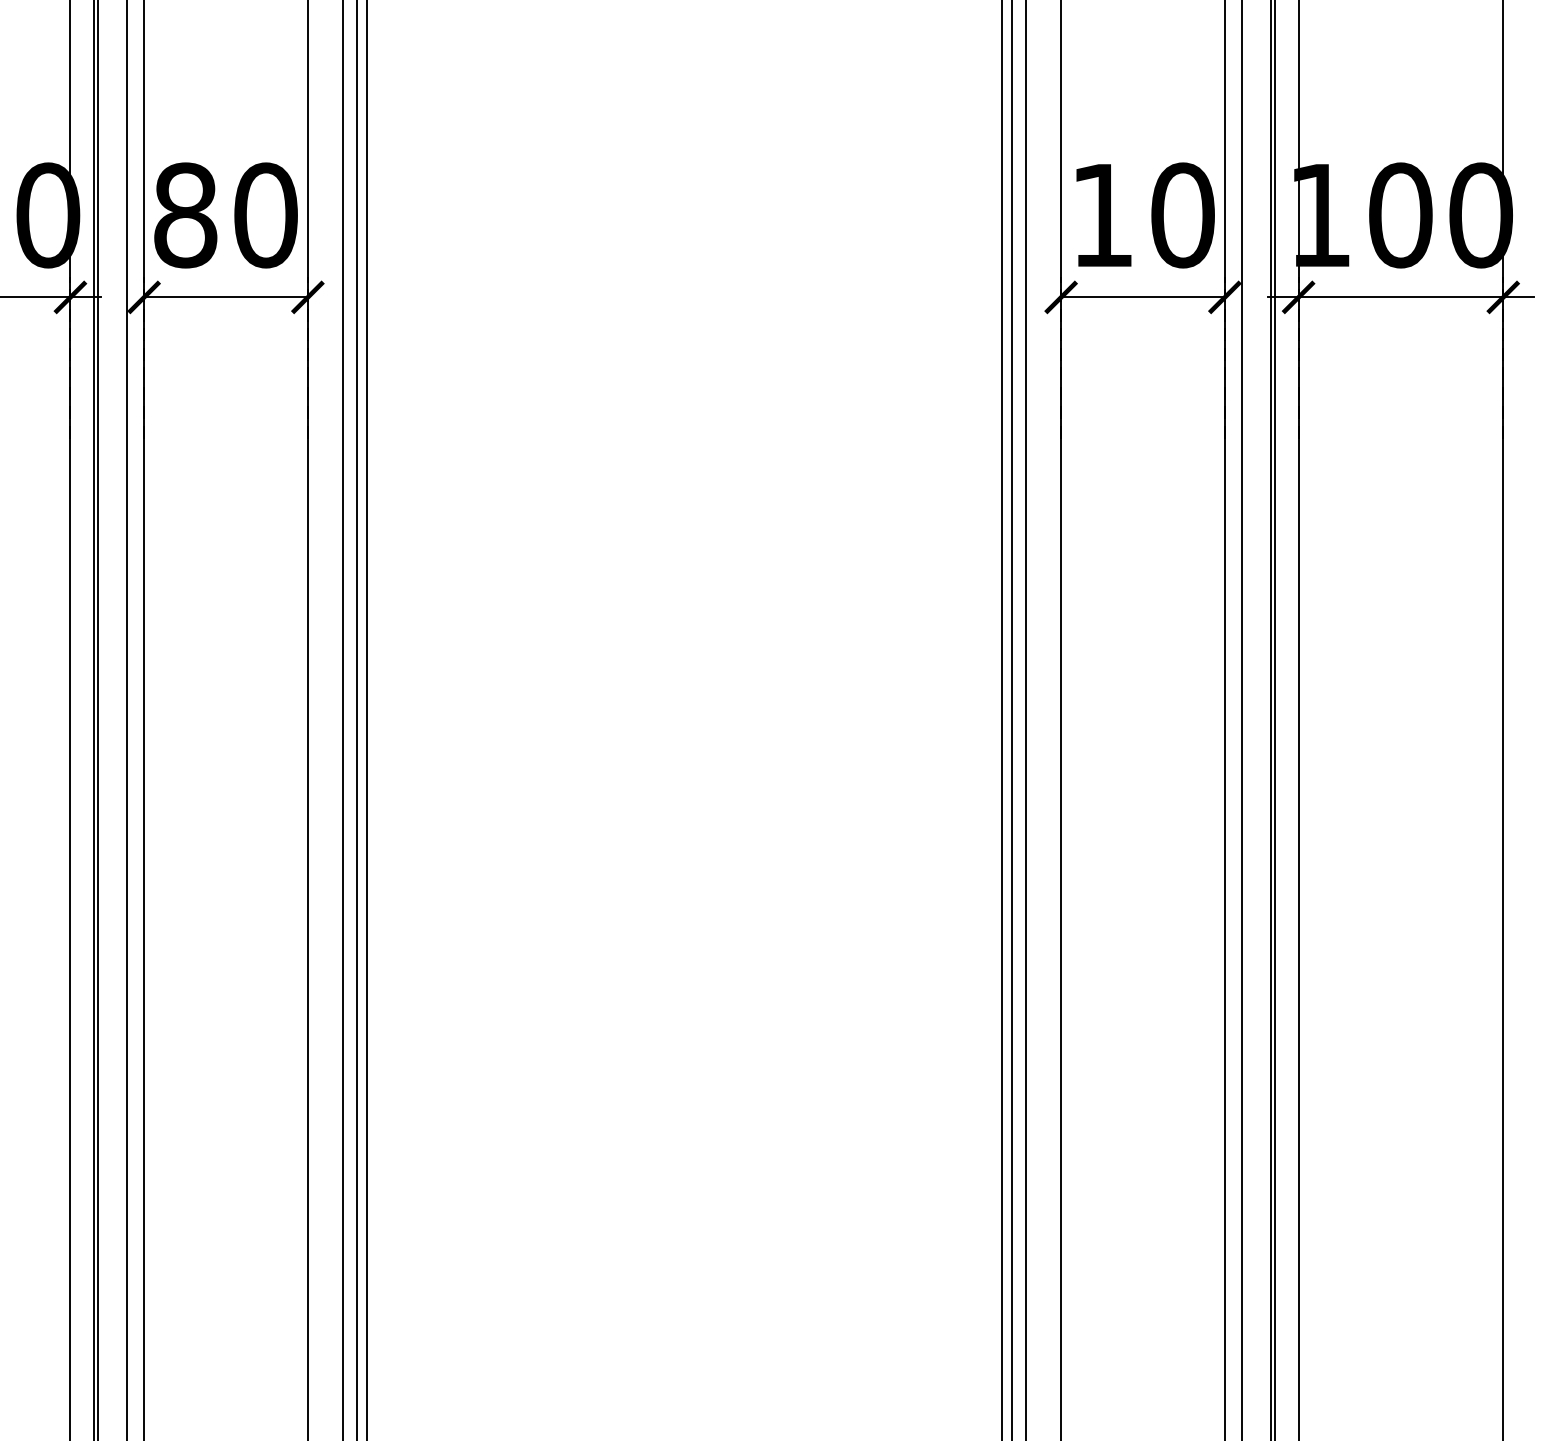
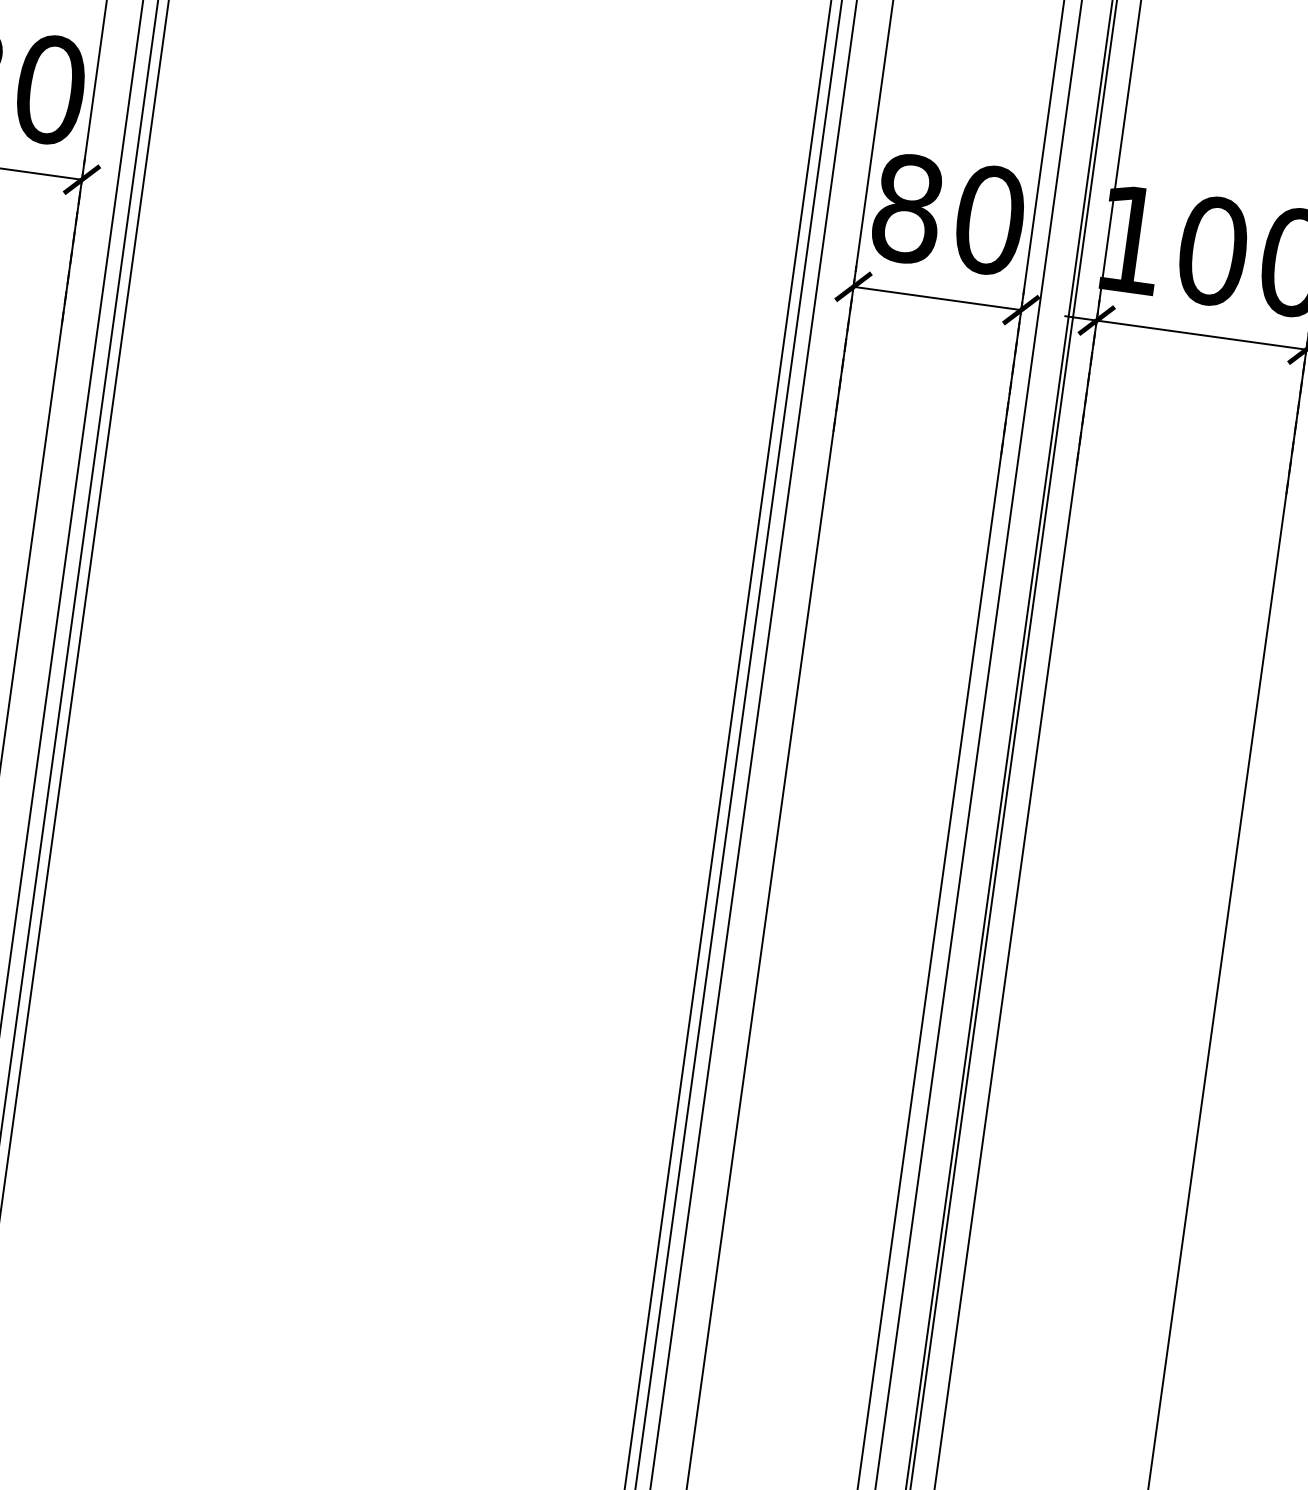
text: (1102, 215) -> (907, 208), 10 -> 80

